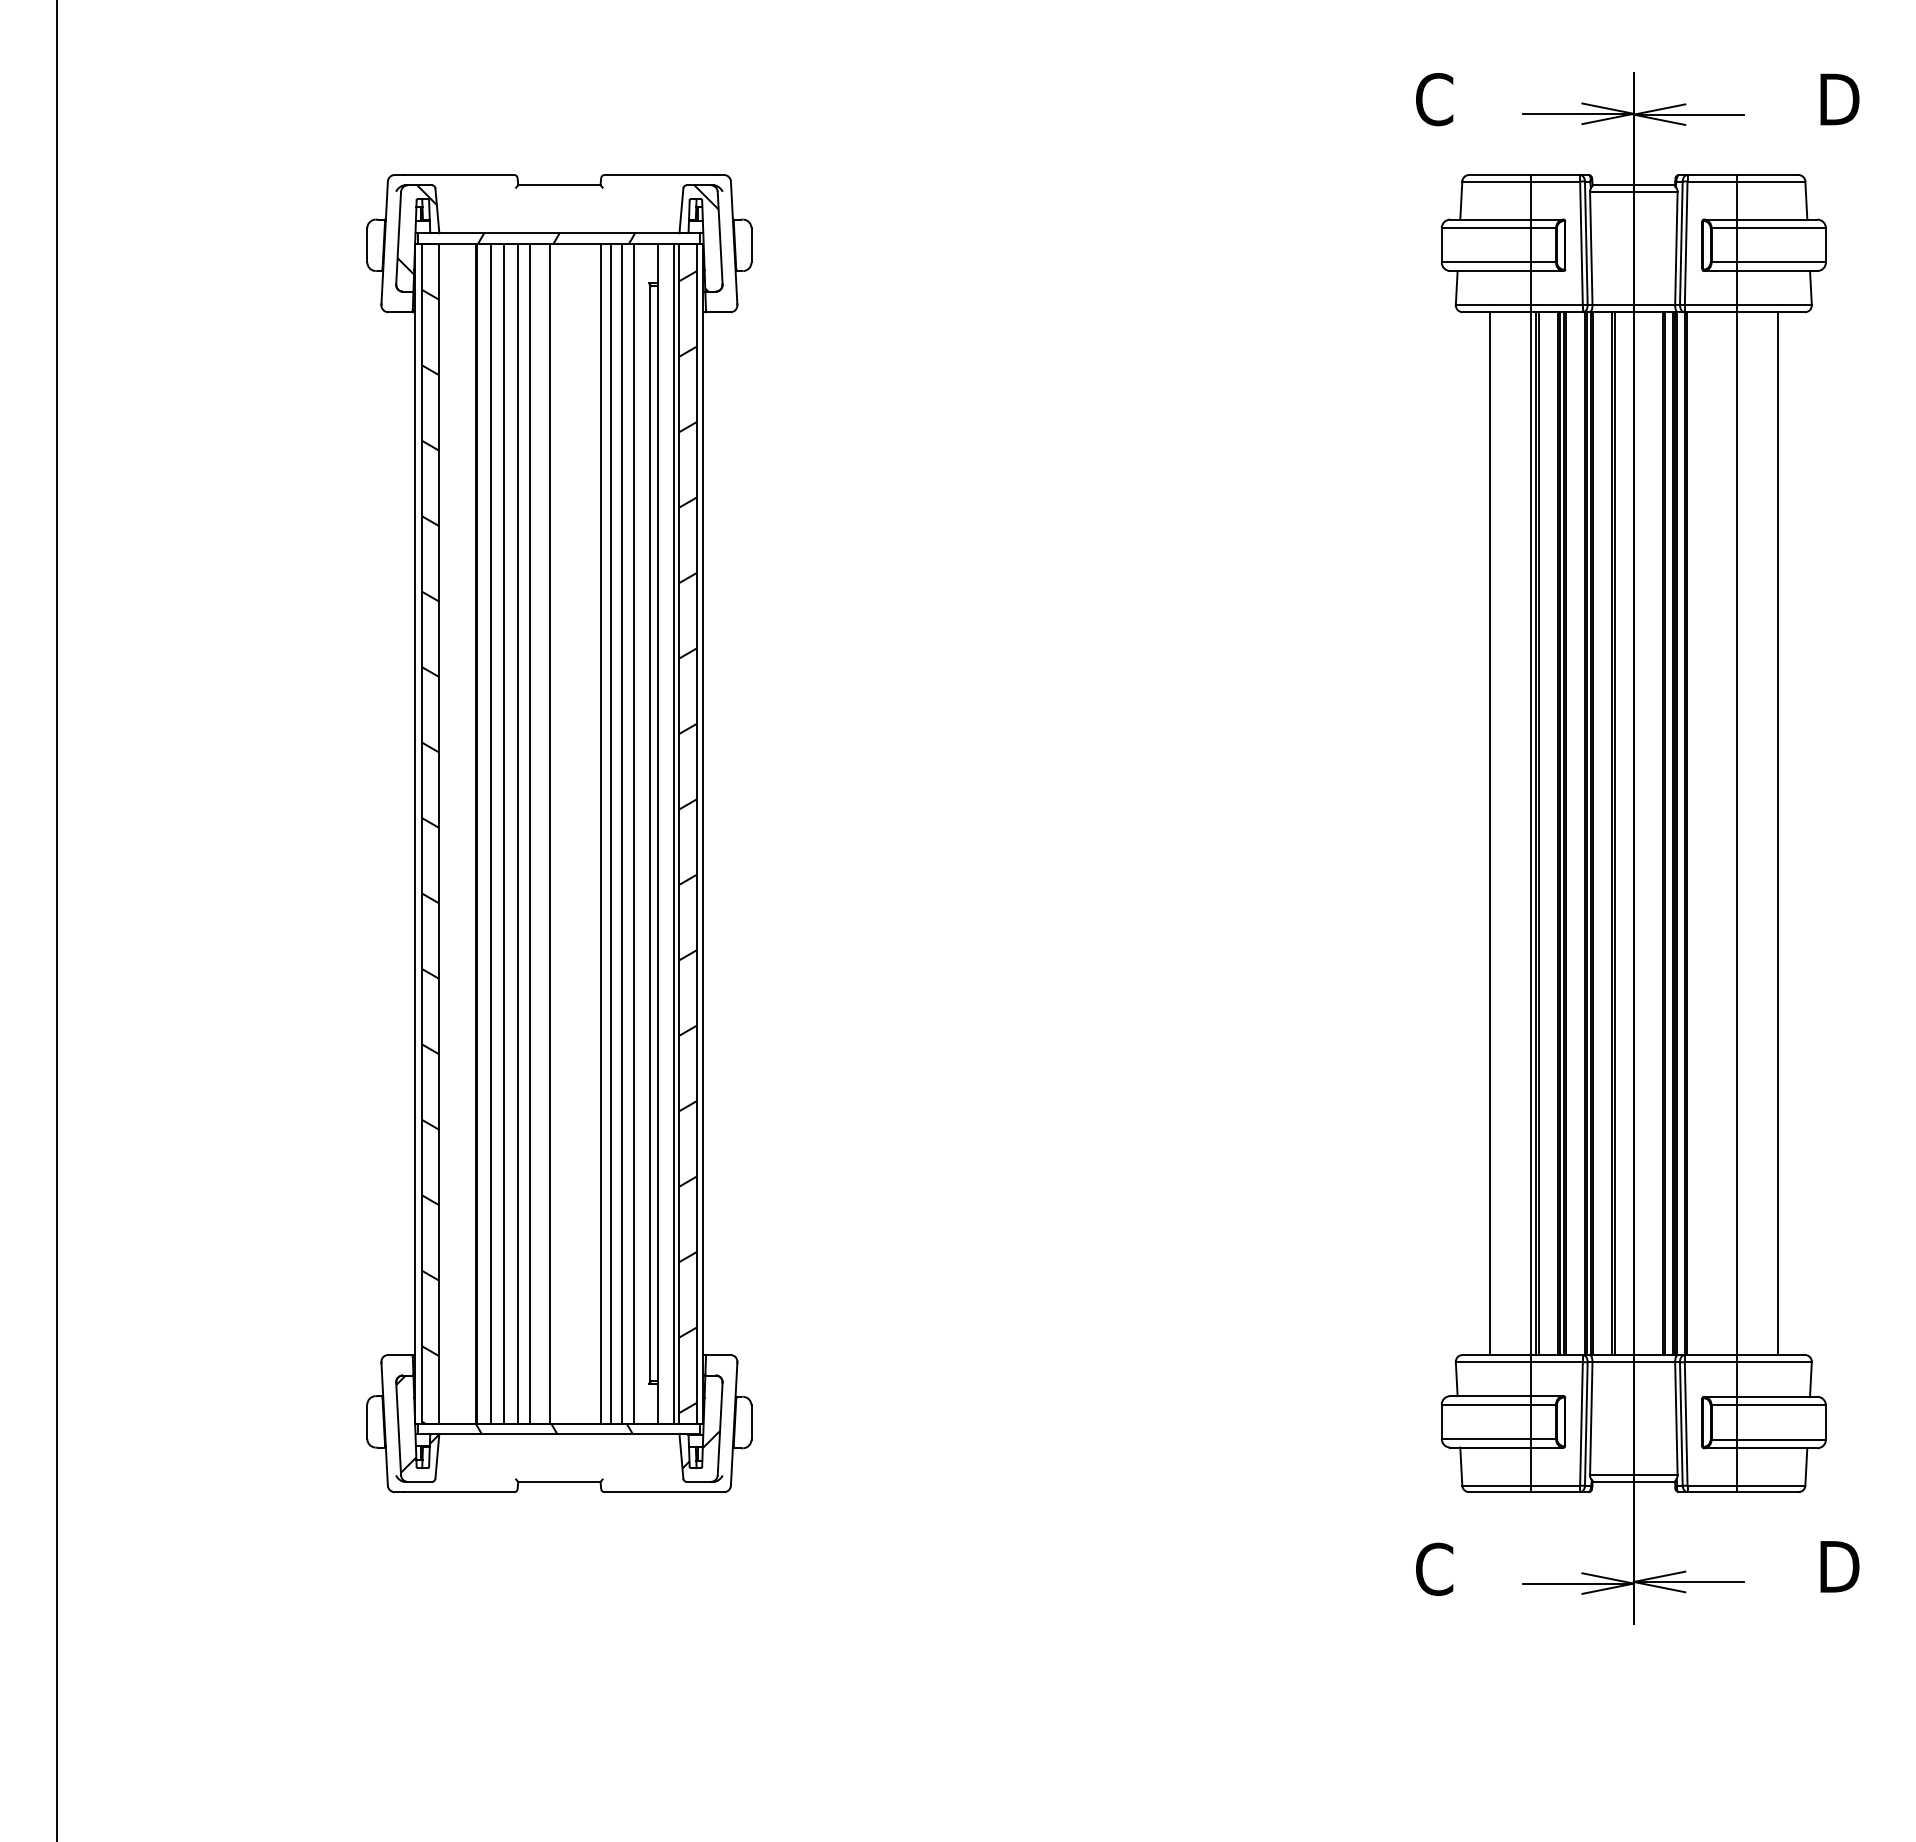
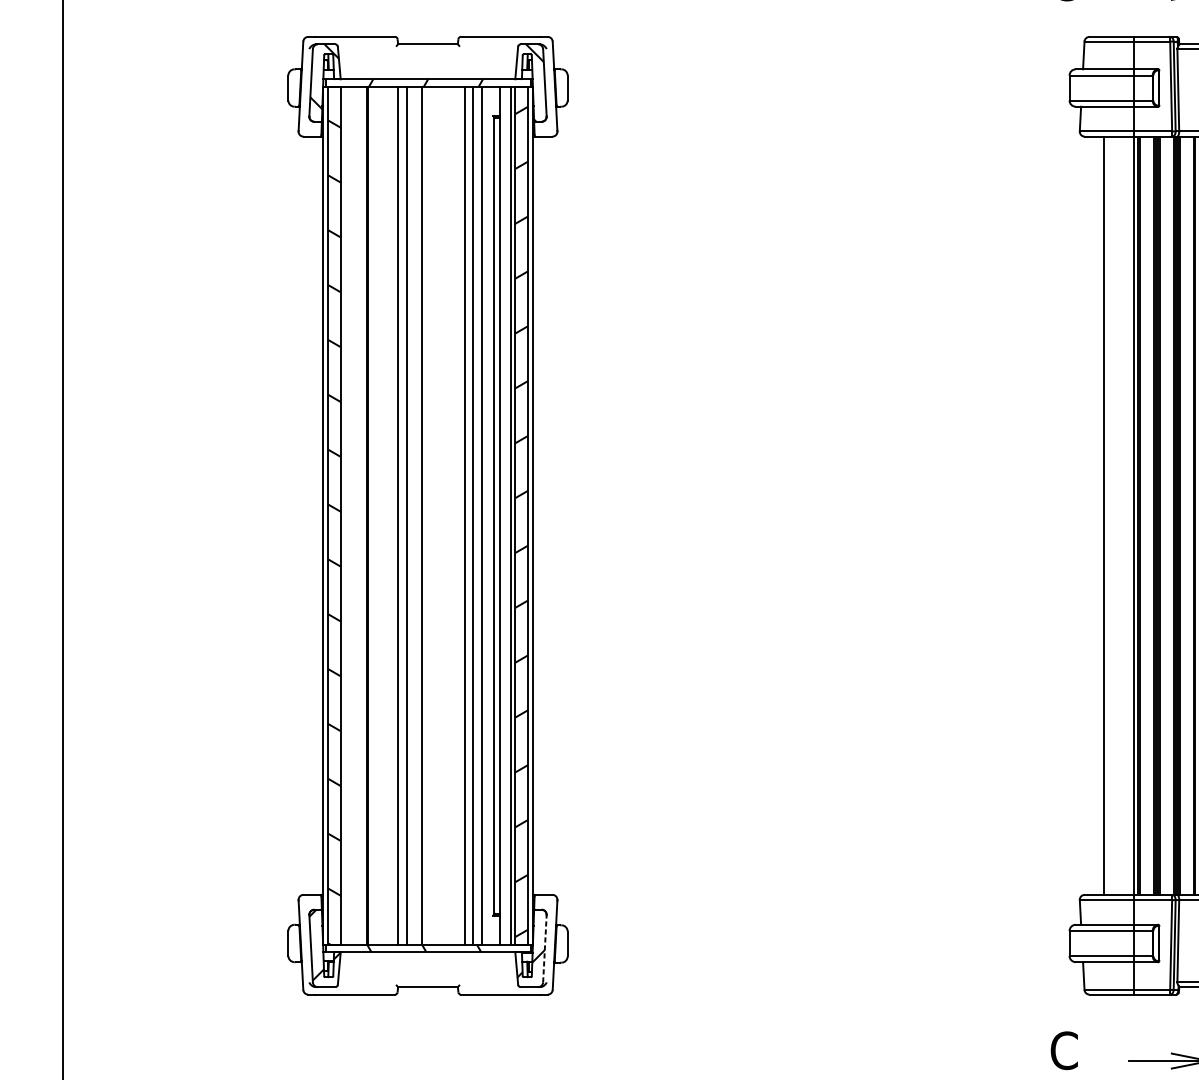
line: (491, 833) -> (378, 515), removed
line: (503, 833) -> (387, 515), removed
line: (600, 833) -> (457, 515), removed
line: (720, 1428) -> (545, 948), solid -> dashed

